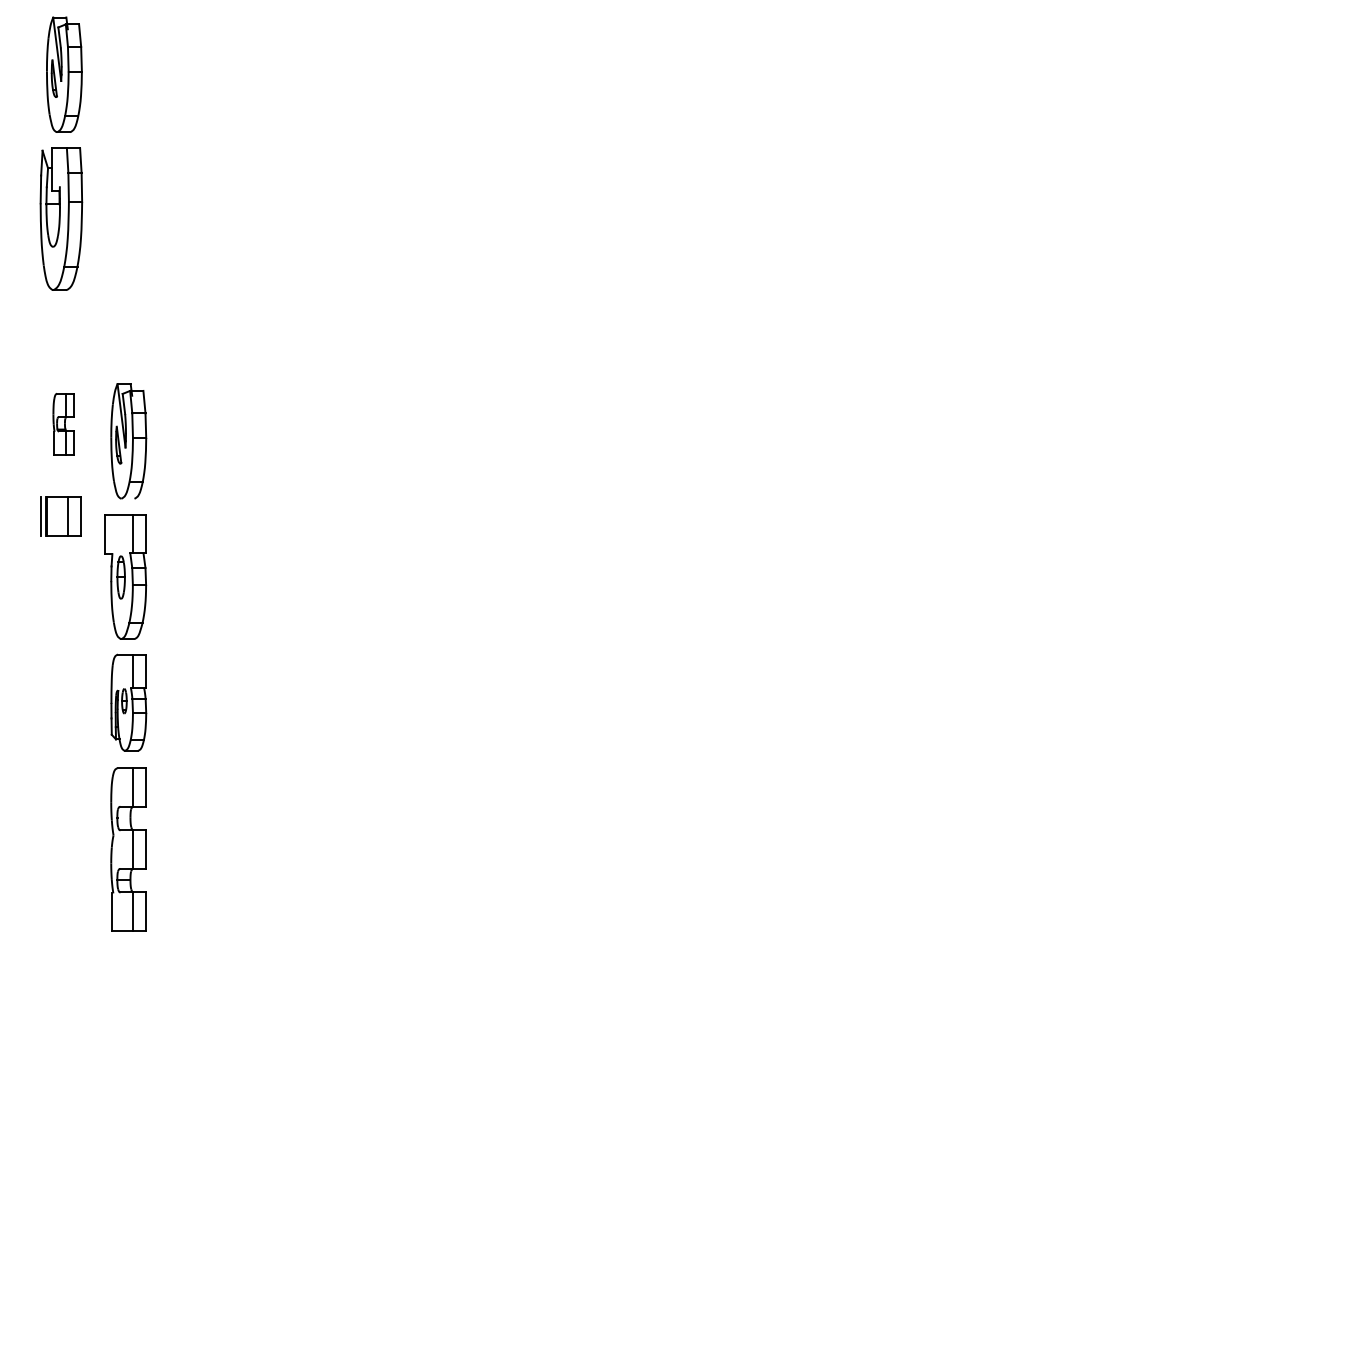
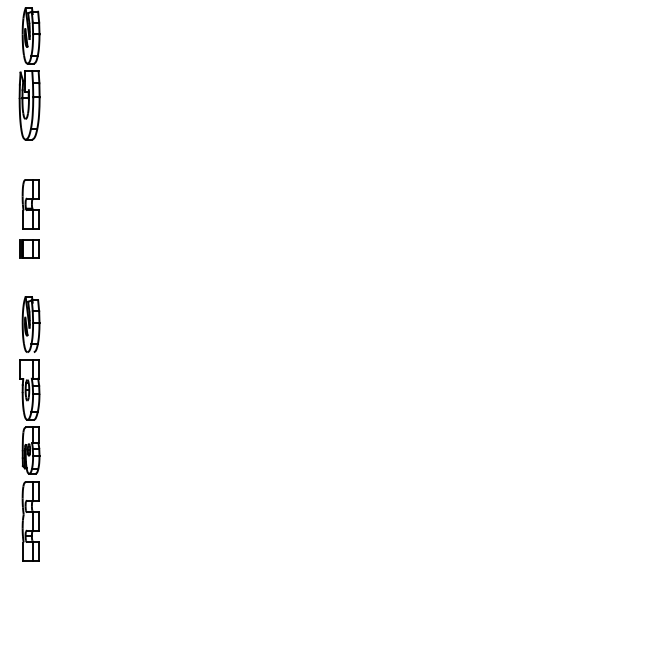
part: (63, 424) -> (30, 204), size x1.67
part: (125, 656) -> (29, 428), moved

